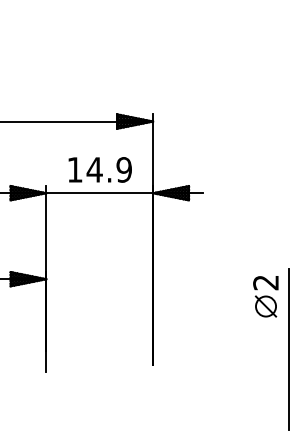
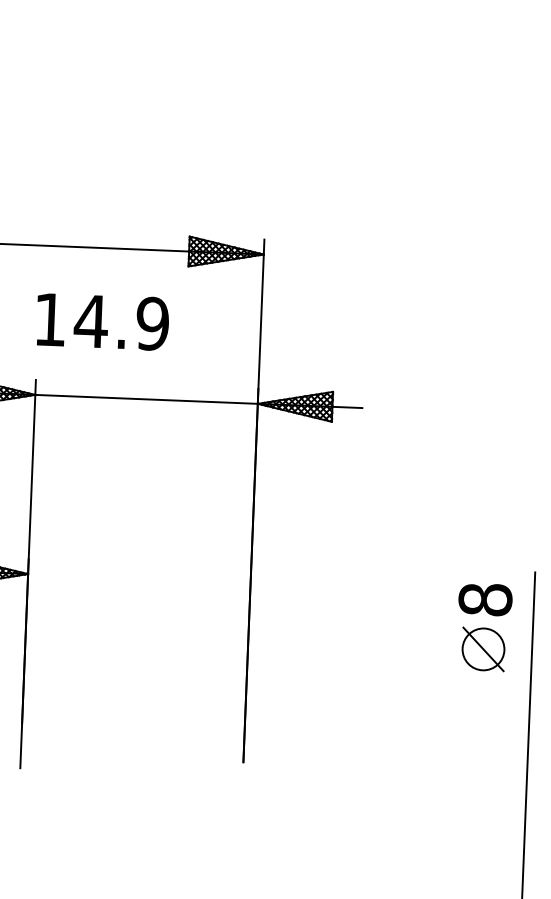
text: (99, 169) -> (101, 320), moved
text: (265, 282) -> (484, 599), 2 -> 8

